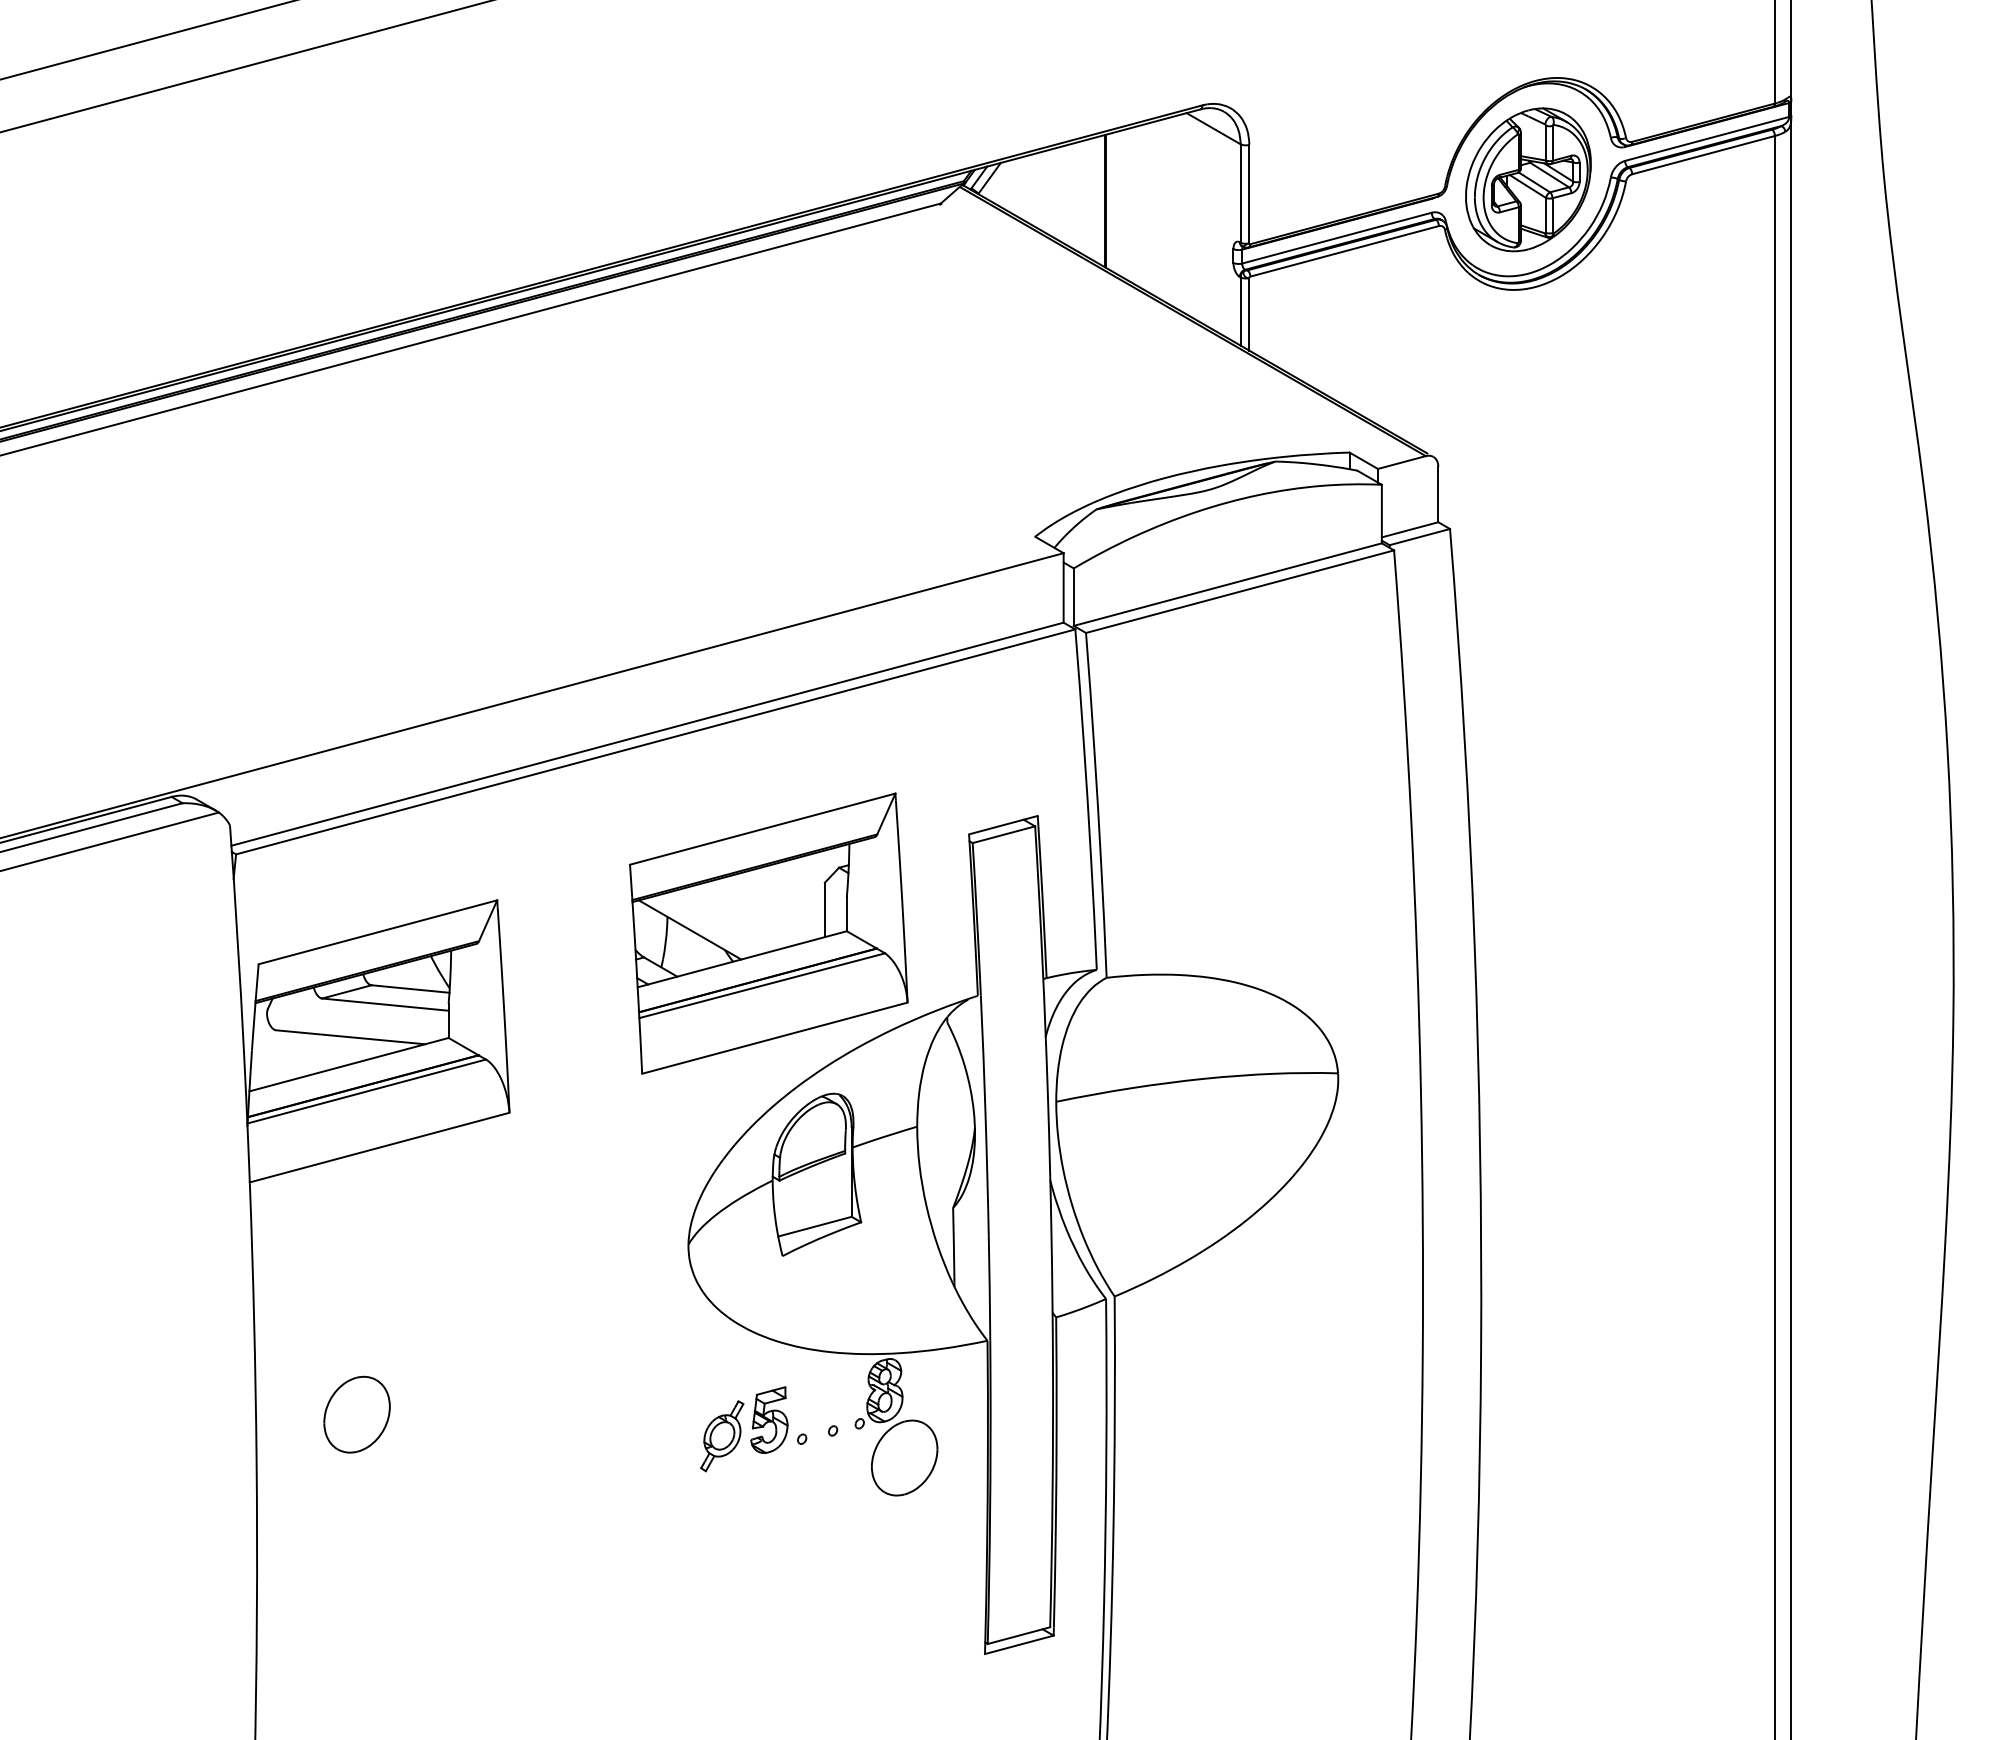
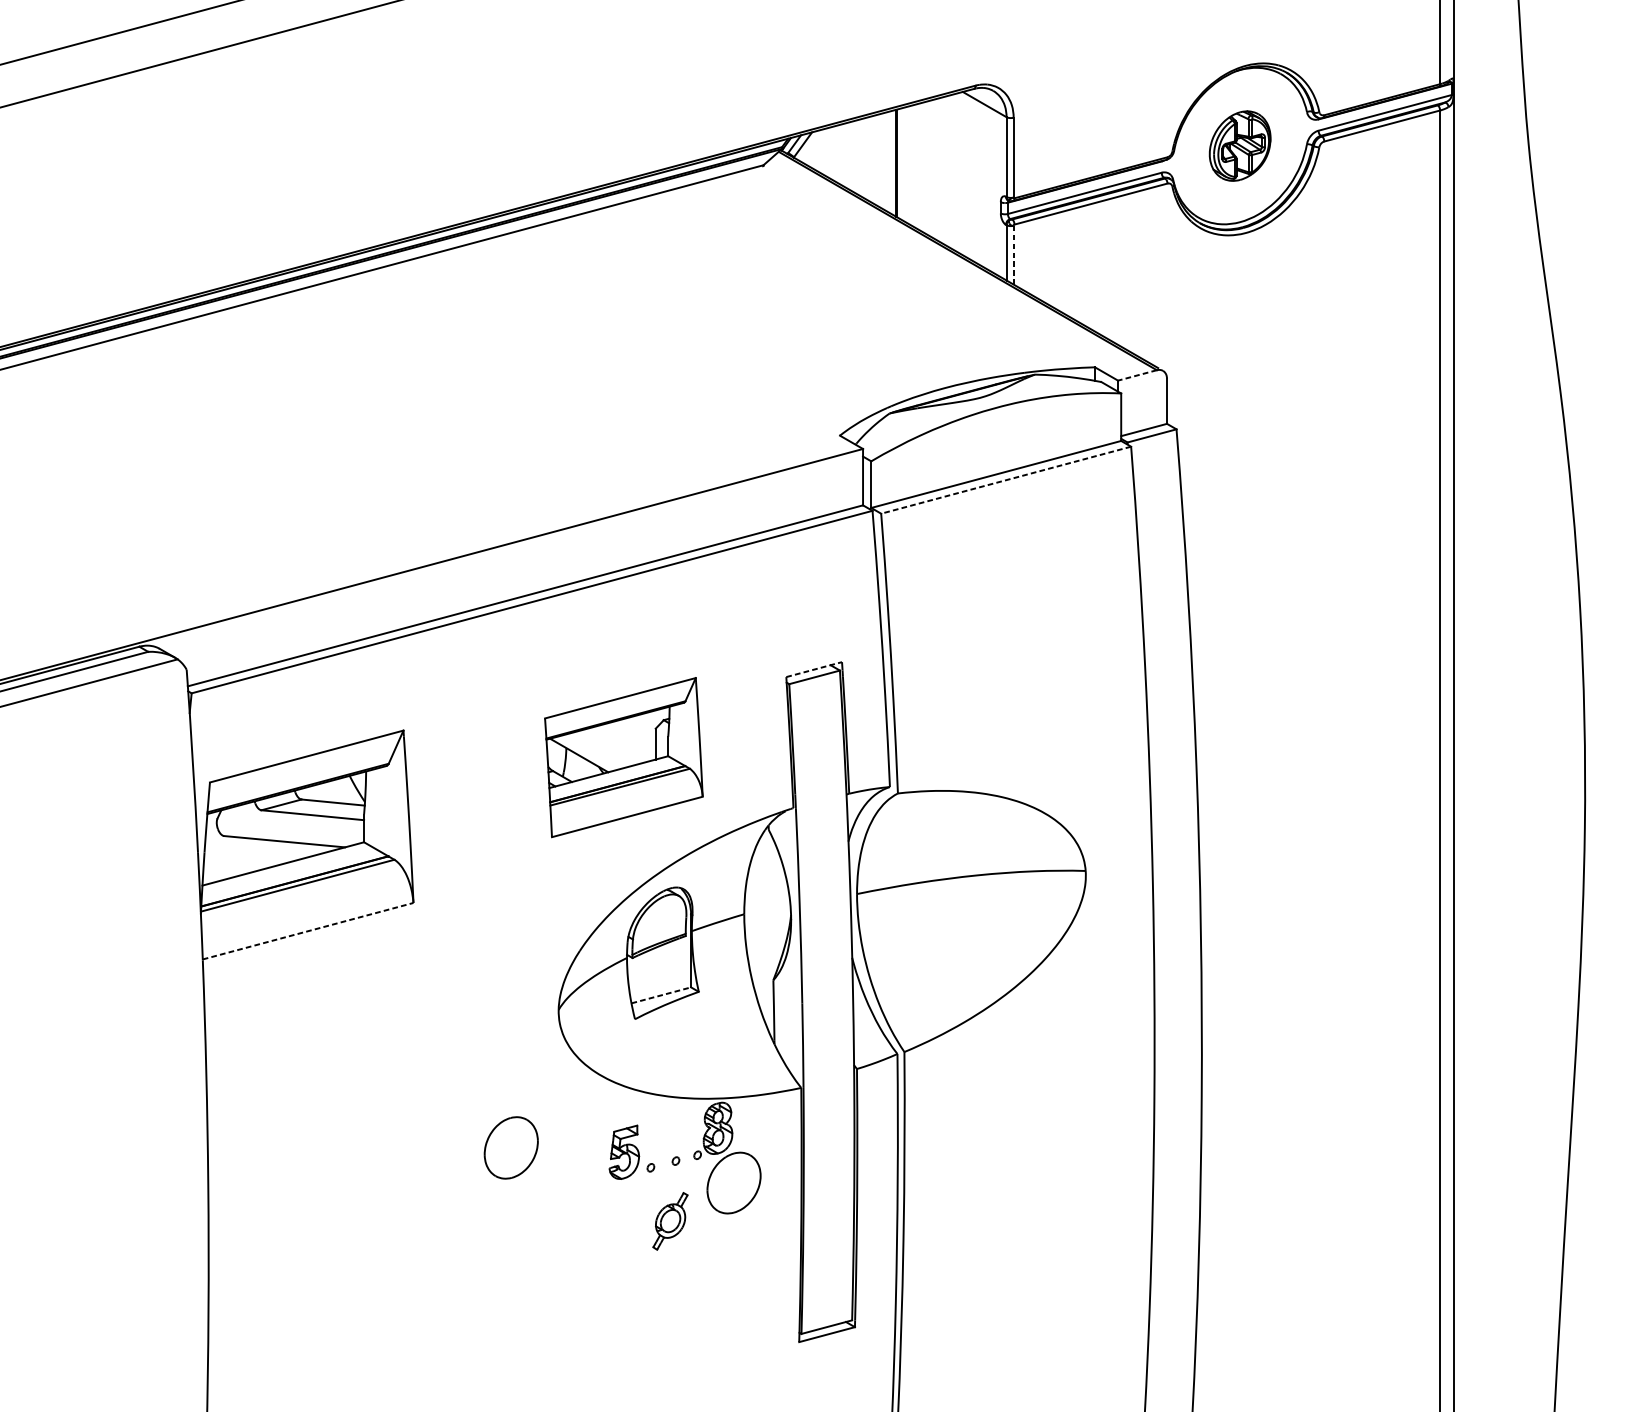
part: (1528, 179) -> (1240, 145), size x0.6
line: (1249, 314) -> (1013, 255), solid -> dashed
line: (1401, 462) -> (1137, 375), solid -> dashed
line: (1239, 591) -> (1005, 480), solid -> dashed
line: (1003, 825) -> (814, 669), solid -> dashed
part: (768, 933) -> (623, 757), size x0.7
line: (380, 1147) -> (308, 931), solid -> dashed
line: (815, 1226) -> (661, 995), solid -> dashed
part: (356, 1414) -> (510, 1147), moved
part: (722, 1436) -> (670, 1221), moved

